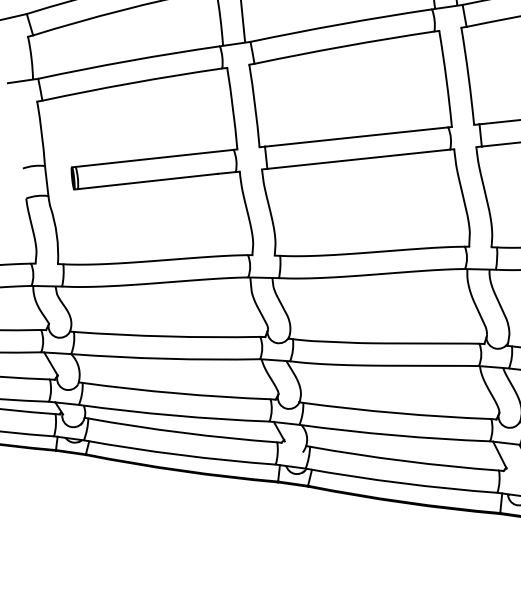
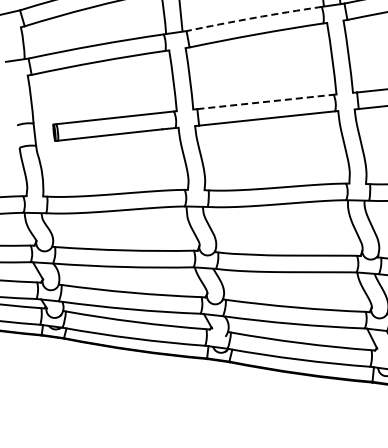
arc: (340, 24) -> (253, 18), solid -> dashed
line: (356, 136) -> (265, 101), solid -> dashed

